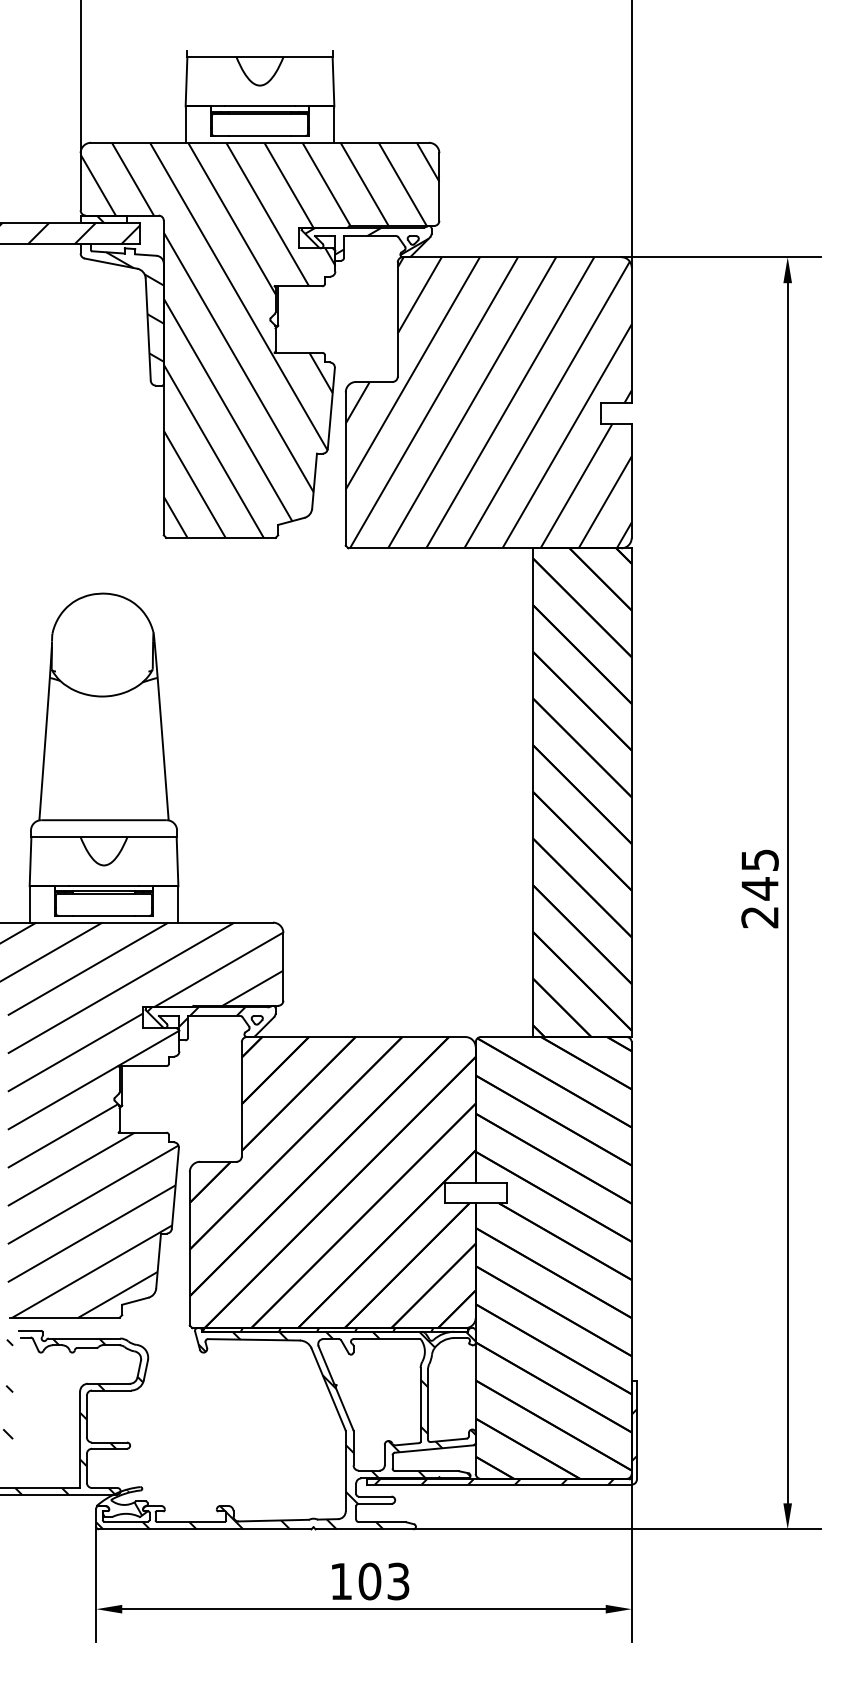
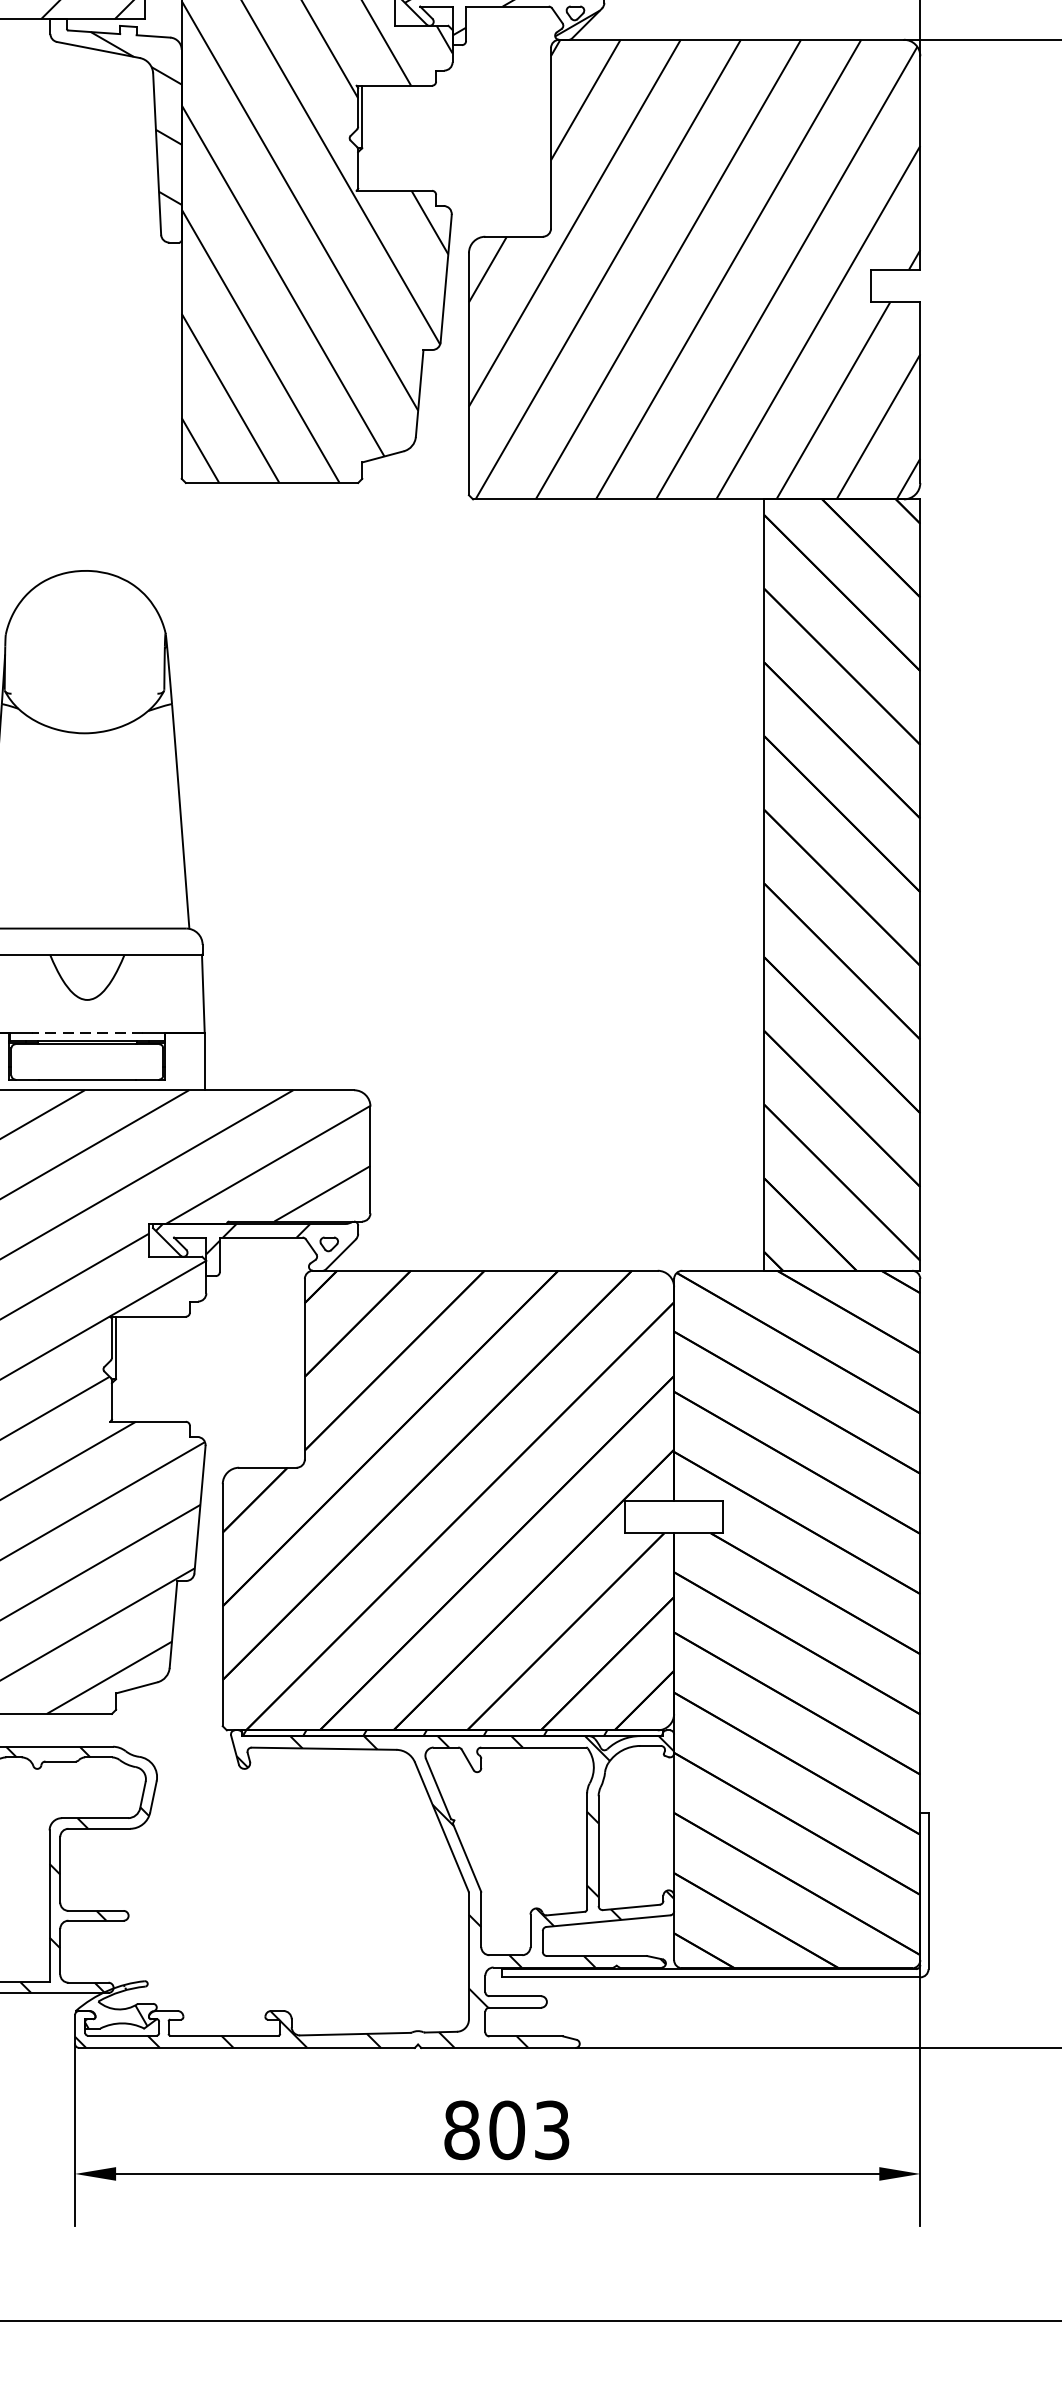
line: (103, 886) -> (86, 1033), solid -> dashed
hatch: (505, 1446) -> (721, 1917), removed
text: (341, 1581) -> (462, 2130), 103 -> 803

